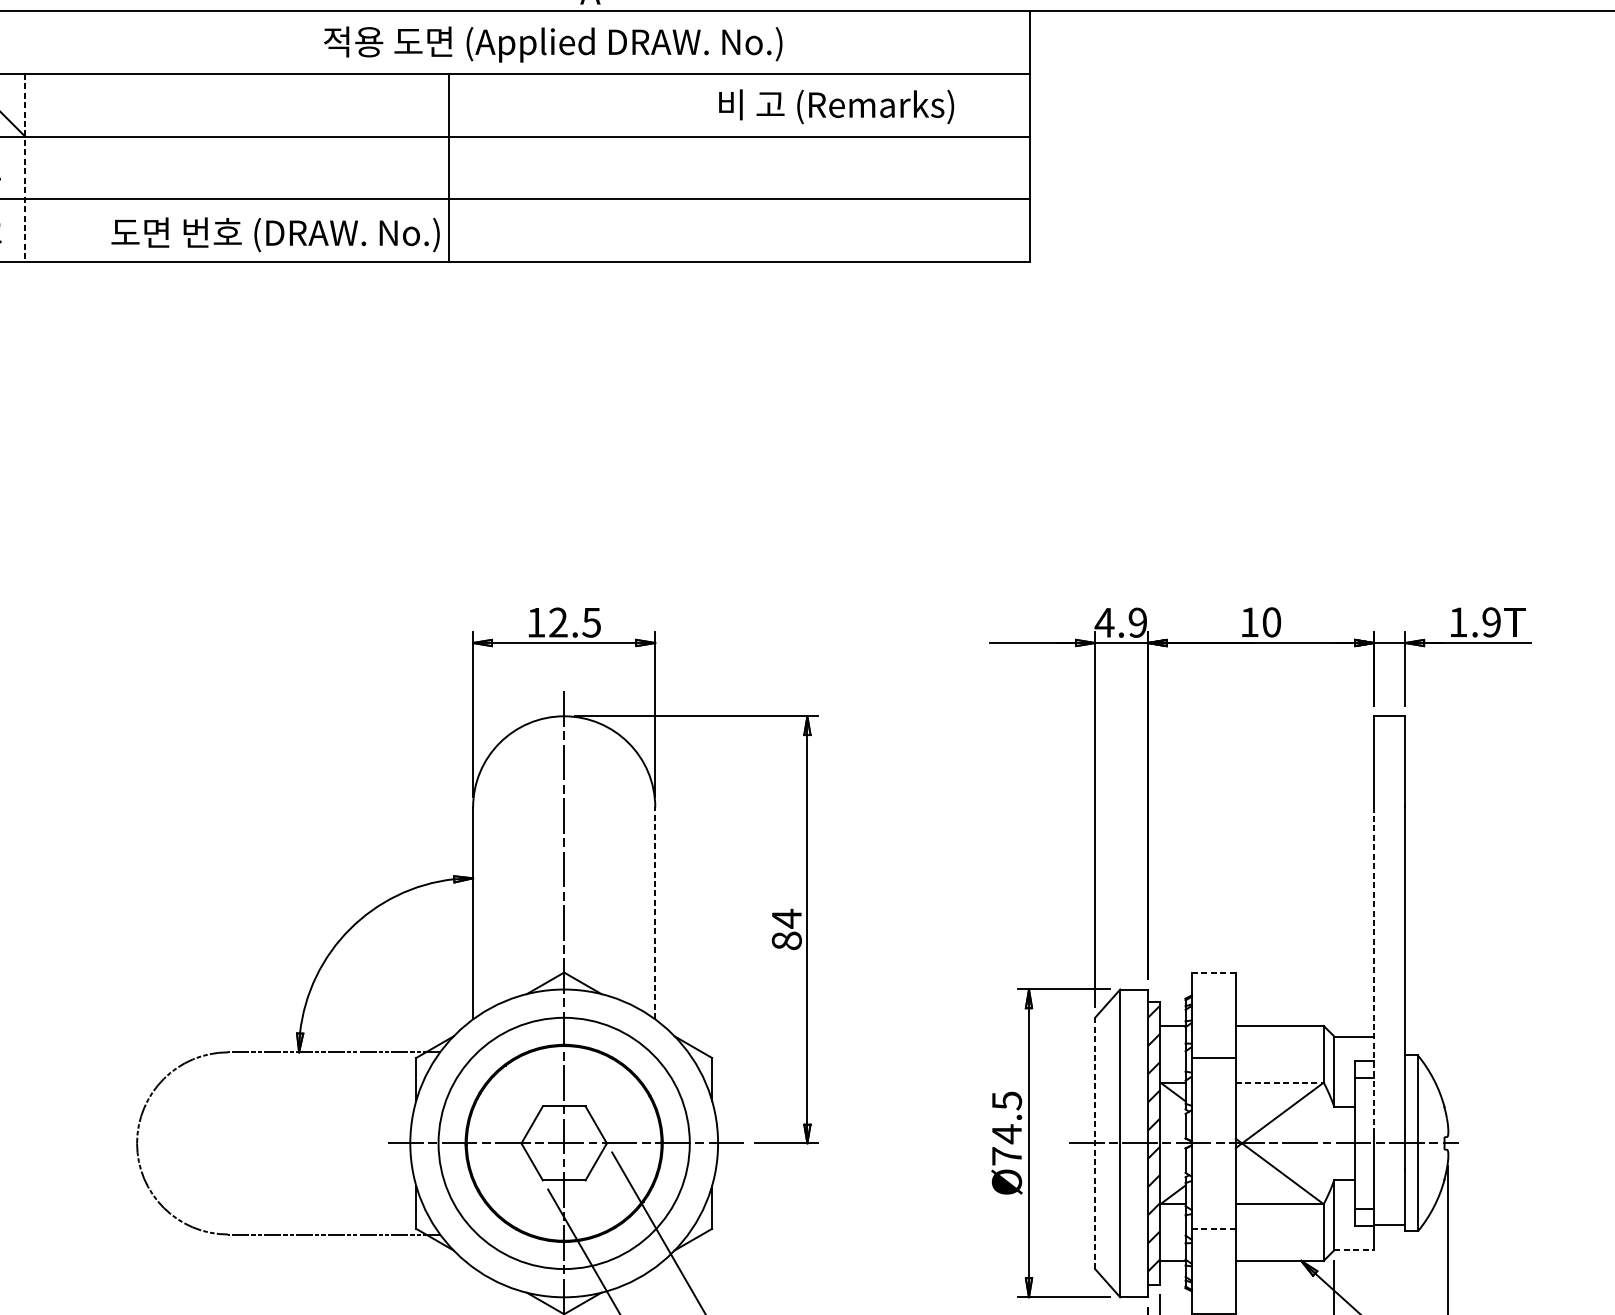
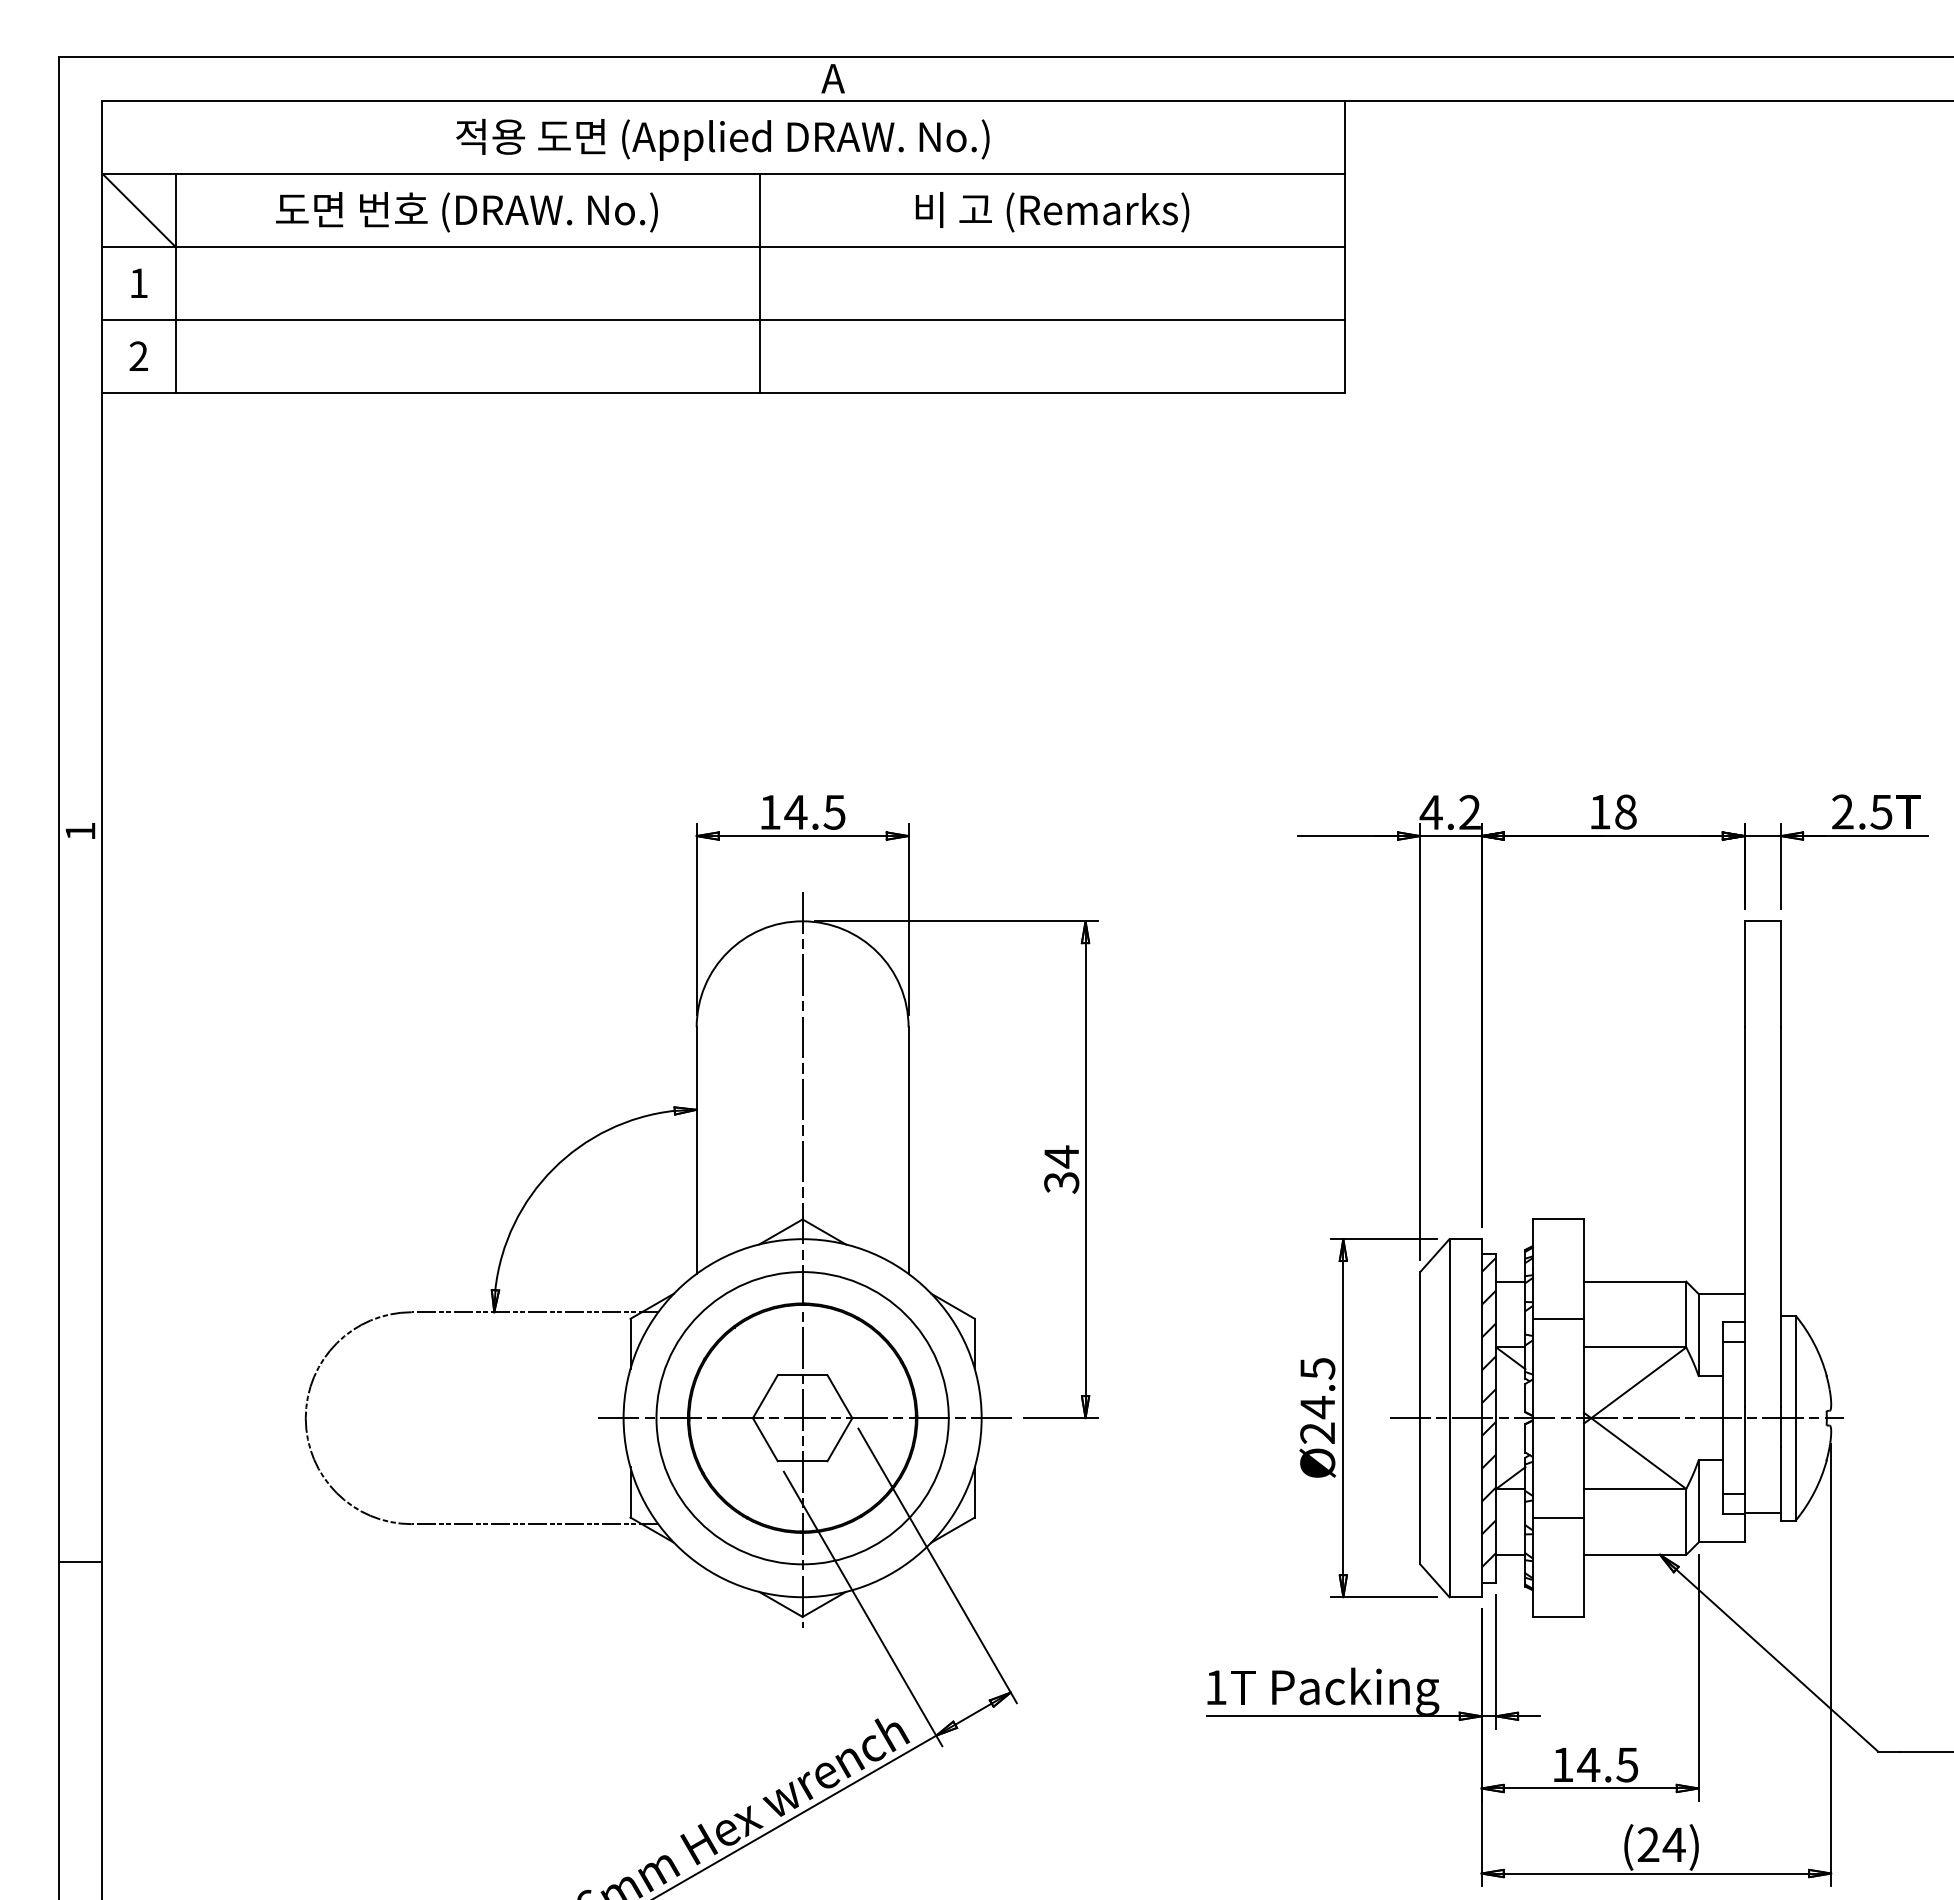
text: (552, 44) -> (722, 139), moved
text: (836, 106) -> (1052, 212), moved
line: (449, 167) -> (760, 282), moved
line: (25, 168) -> (175, 283), dashed -> solid
text: (275, 235) -> (466, 212), moved
text: (558, 621) -> (795, 811), 12.5 -> 14.5
text: (1271, 621) -> (1625, 811), 10 -> 18
text: (1475, 621) -> (1862, 811), 1.9 -> 2.5
text: (1137, 622) -> (1469, 812), 4.9 -> 4.2
line: (655, 913) -> (908, 1150), dashed -> solid
text: (786, 940) -> (1061, 1182), 84 -> 34
line: (1373, 970) -> (1744, 1217), dashed -> solid
line: (1213, 972) -> (1558, 1219), dashed -> solid
line: (1280, 1082) -> (1635, 1347), dashed -> solid
line: (1095, 1142) -> (1420, 1417), dashed -> solid
text: (1006, 1155) -> (1317, 1432), 74.5 -> 24.5
line: (1213, 1228) -> (1558, 1517), dashed -> solid
line: (1354, 1250) -> (1722, 1542), dashed -> solid

